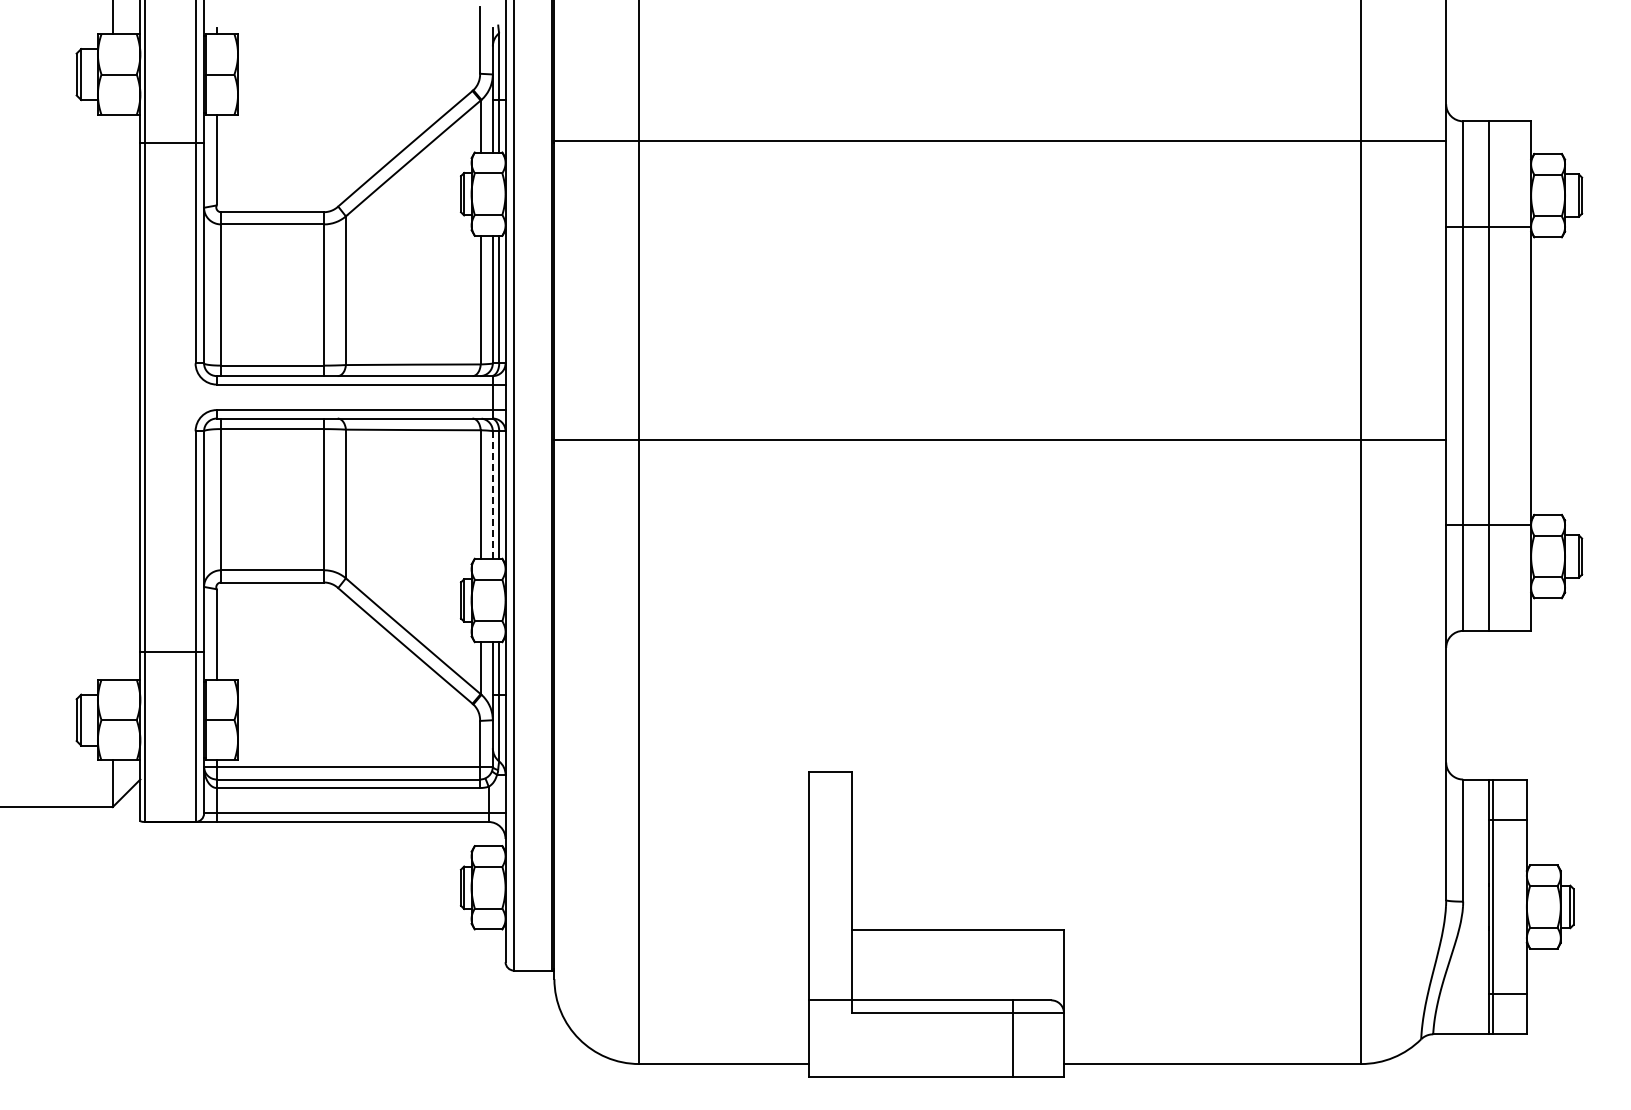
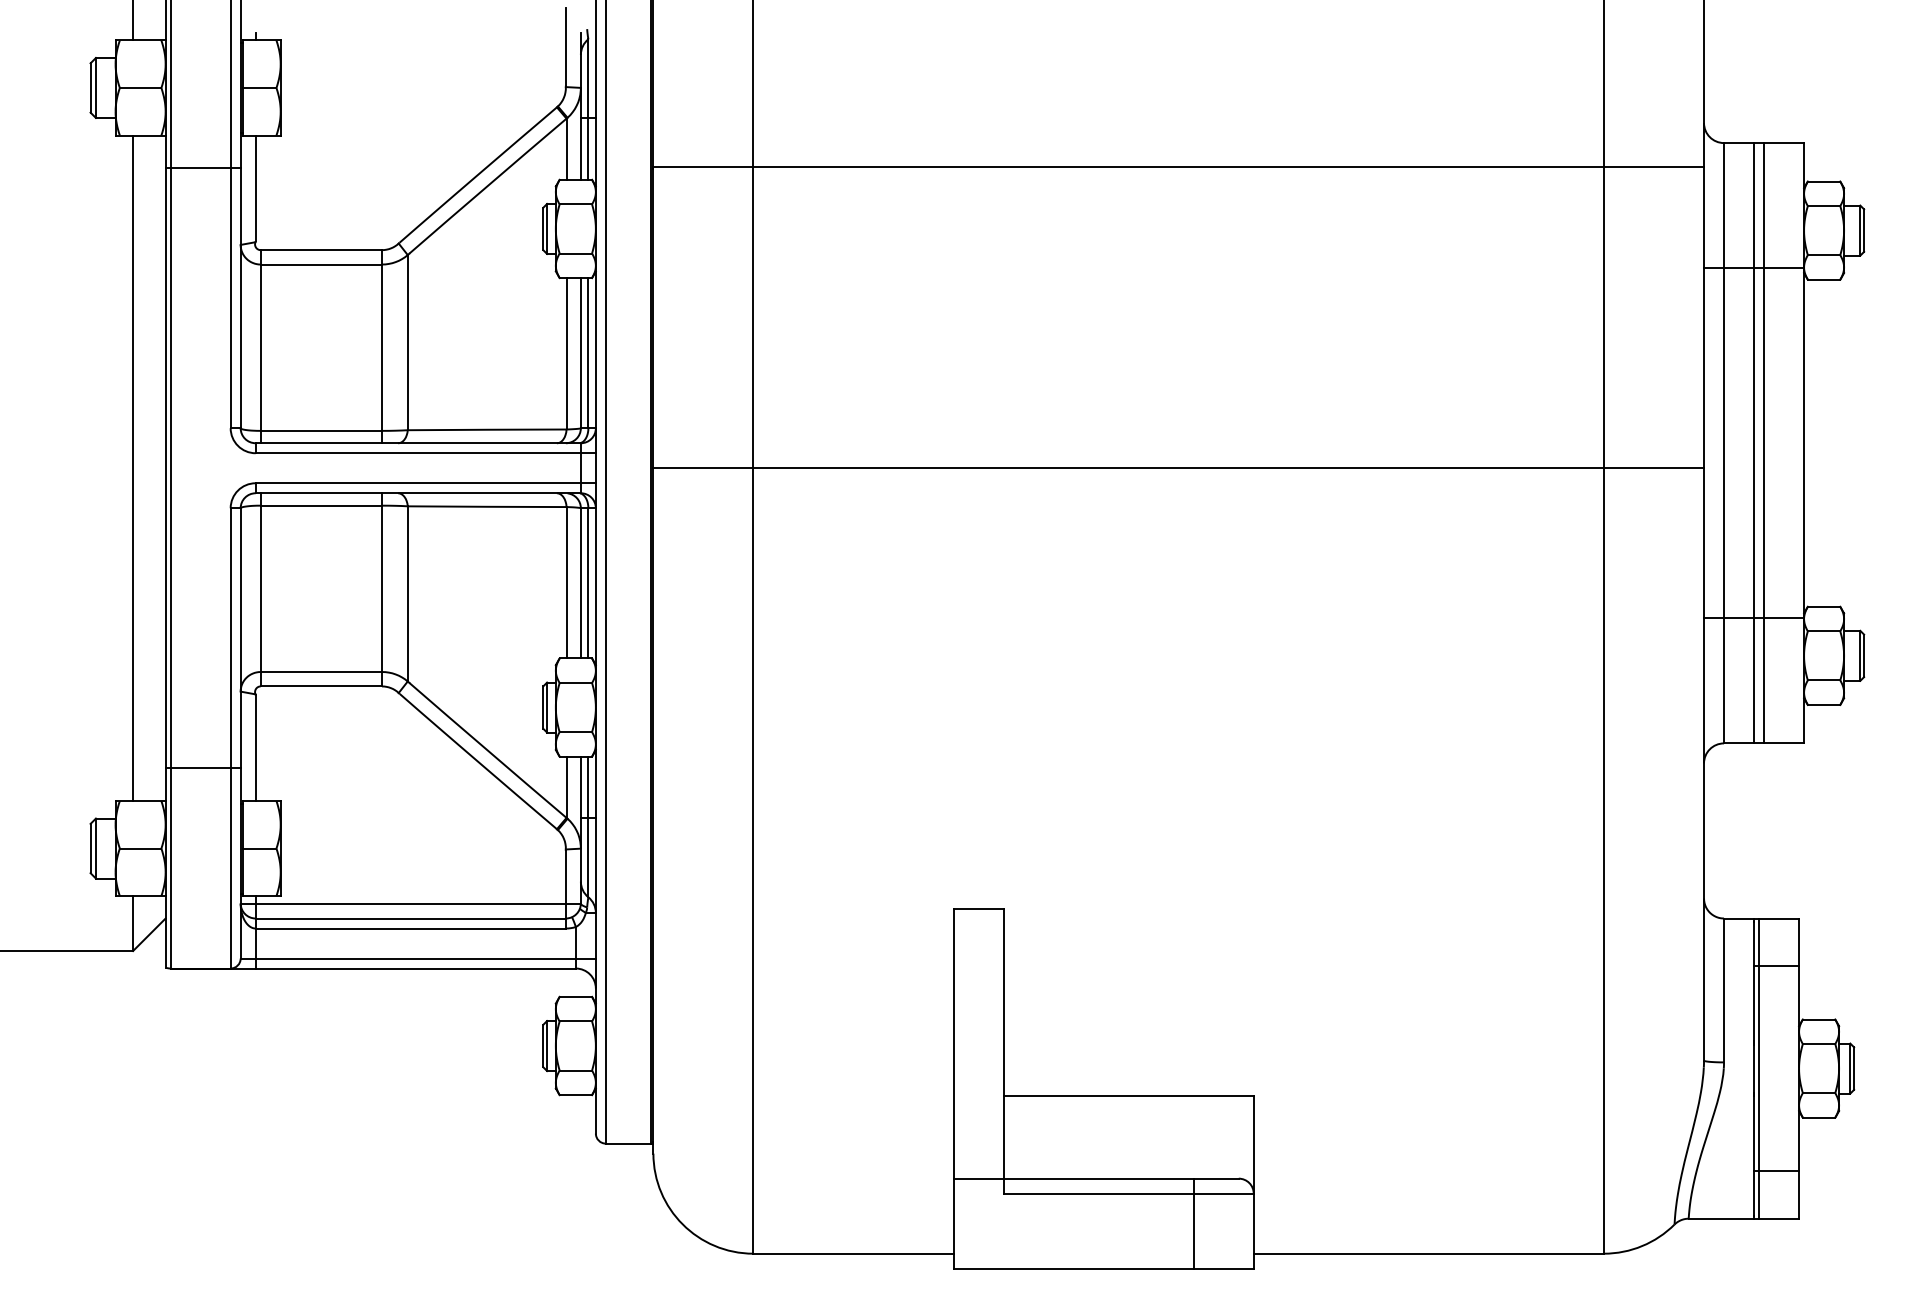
line: (1497, 375) -> (1764, 442), added
line: (112, 396) -> (132, 467), added
line: (1000, 440) -> (1178, 468), moved
line: (492, 495) -> (580, 583), dashed -> solid

